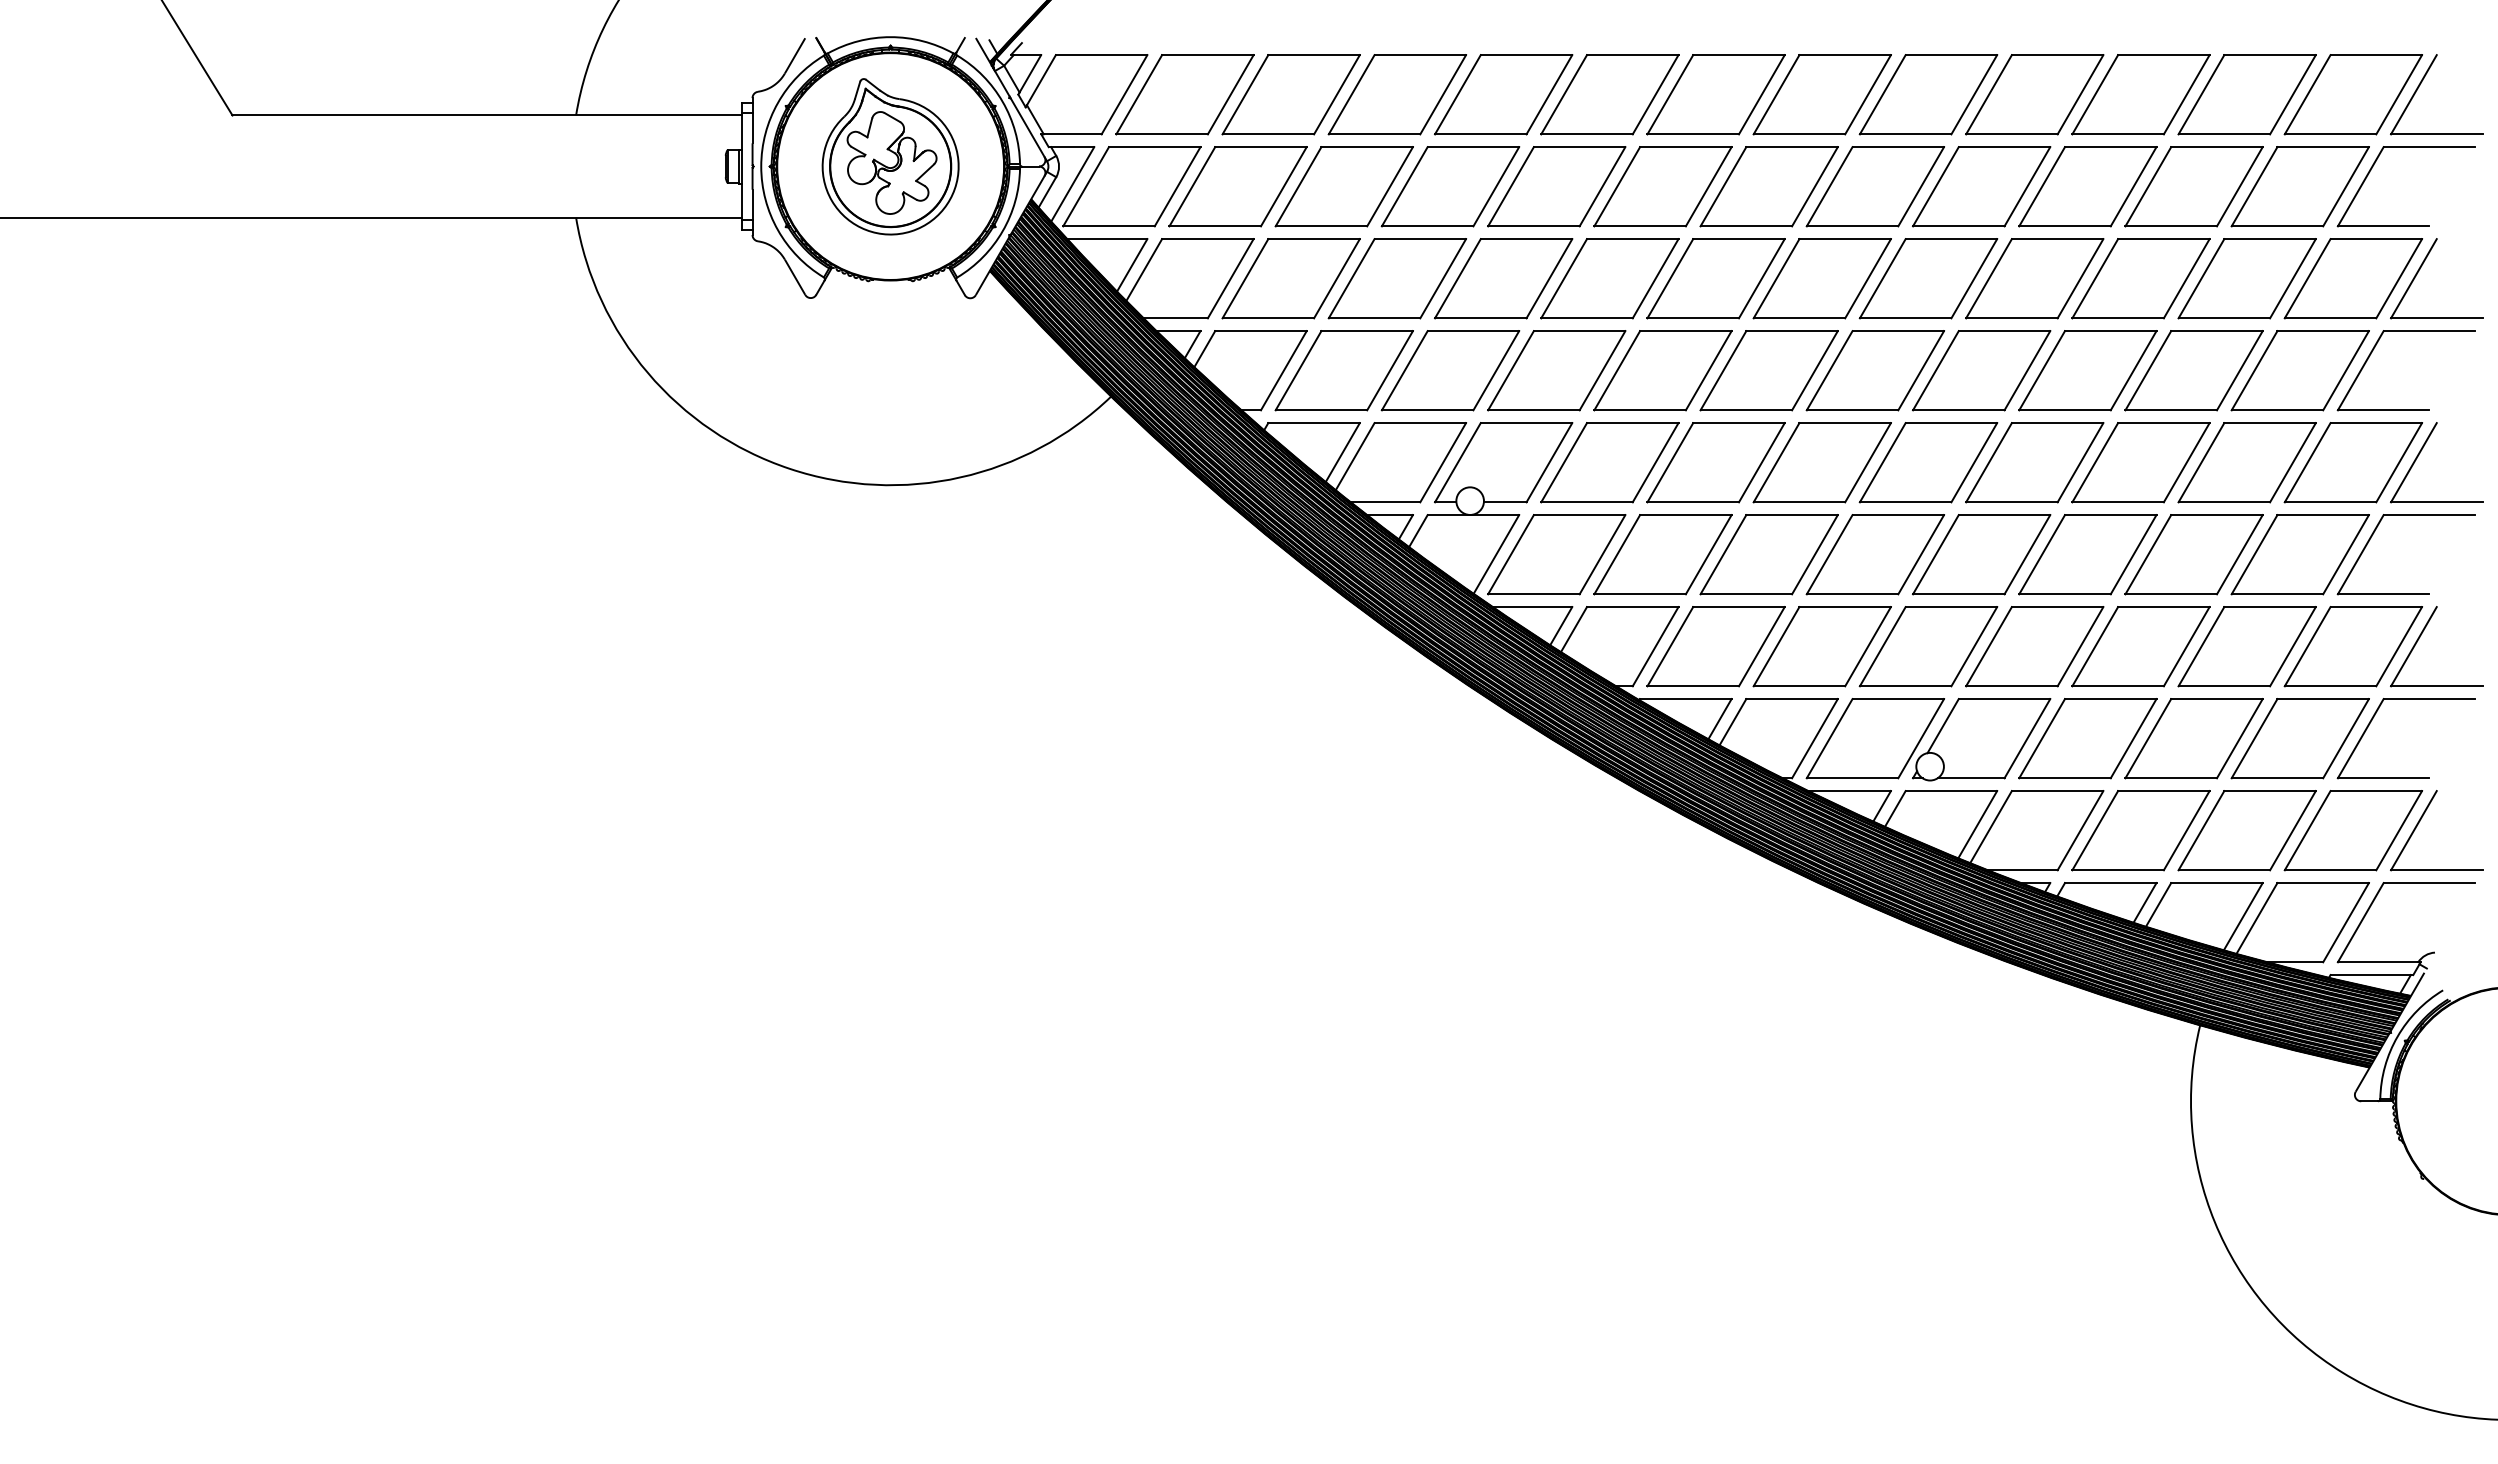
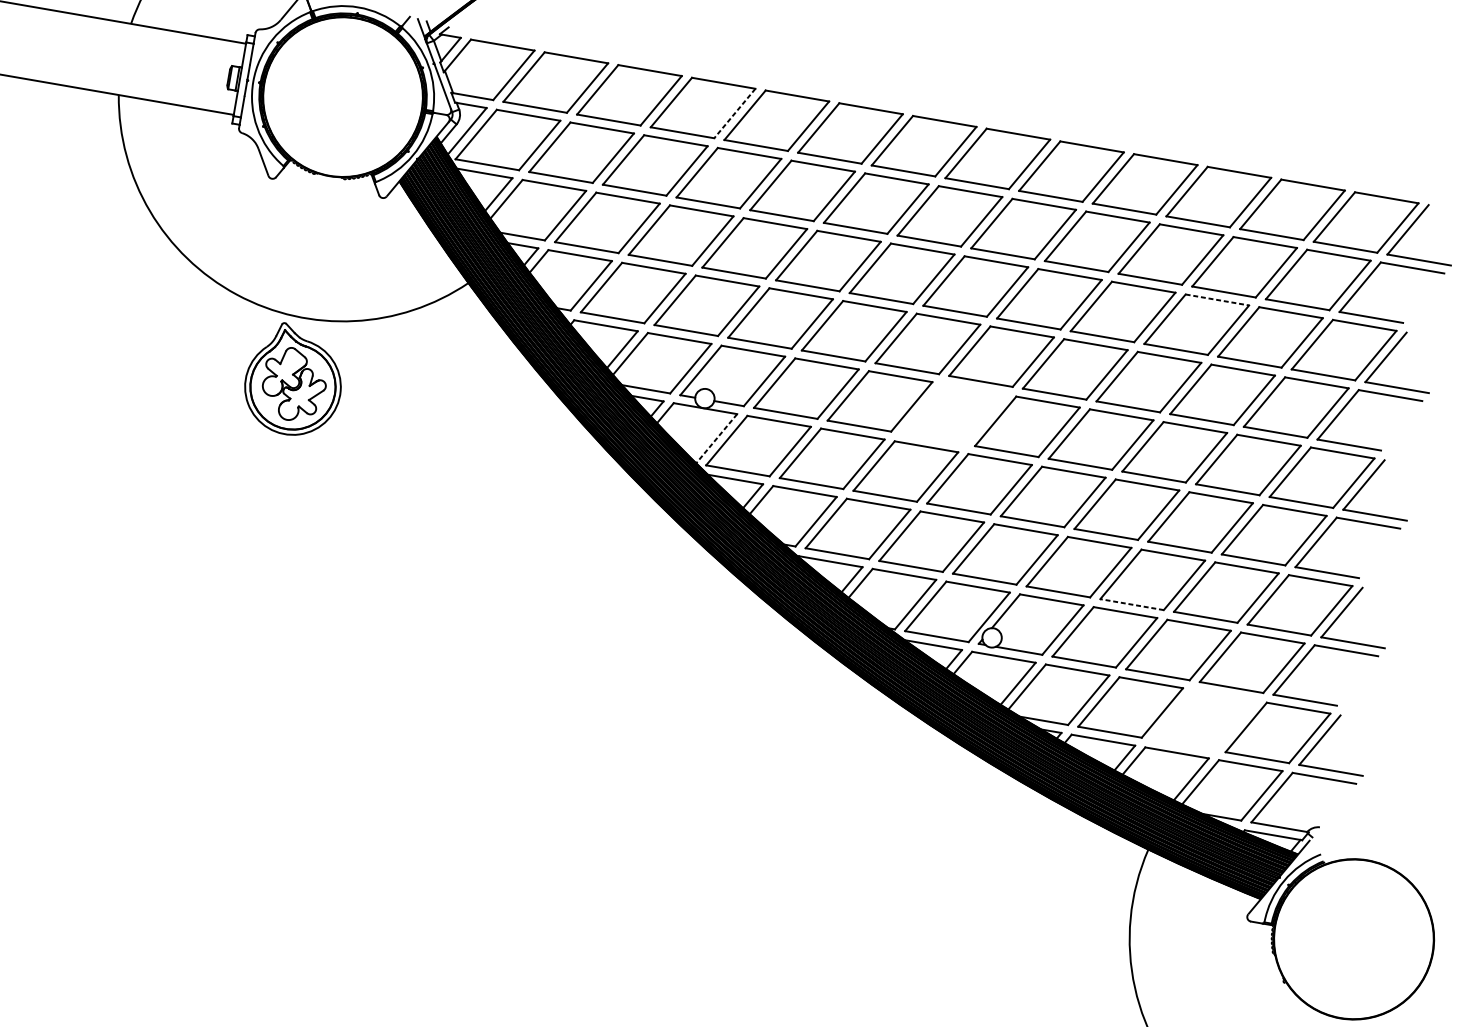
line: (1443, 94) -> (735, 113), solid -> dashed
part: (890, 156) -> (294, 380), moved
line: (2163, 239) -> (1217, 300), solid -> dashed
part: (1821, 462) -> (953, 413), removed
line: (1496, 554) -> (716, 438), solid -> dashed
line: (2118, 686) -> (1132, 604), solid -> dashed
part: (2246, 830) -> (1203, 720), removed

